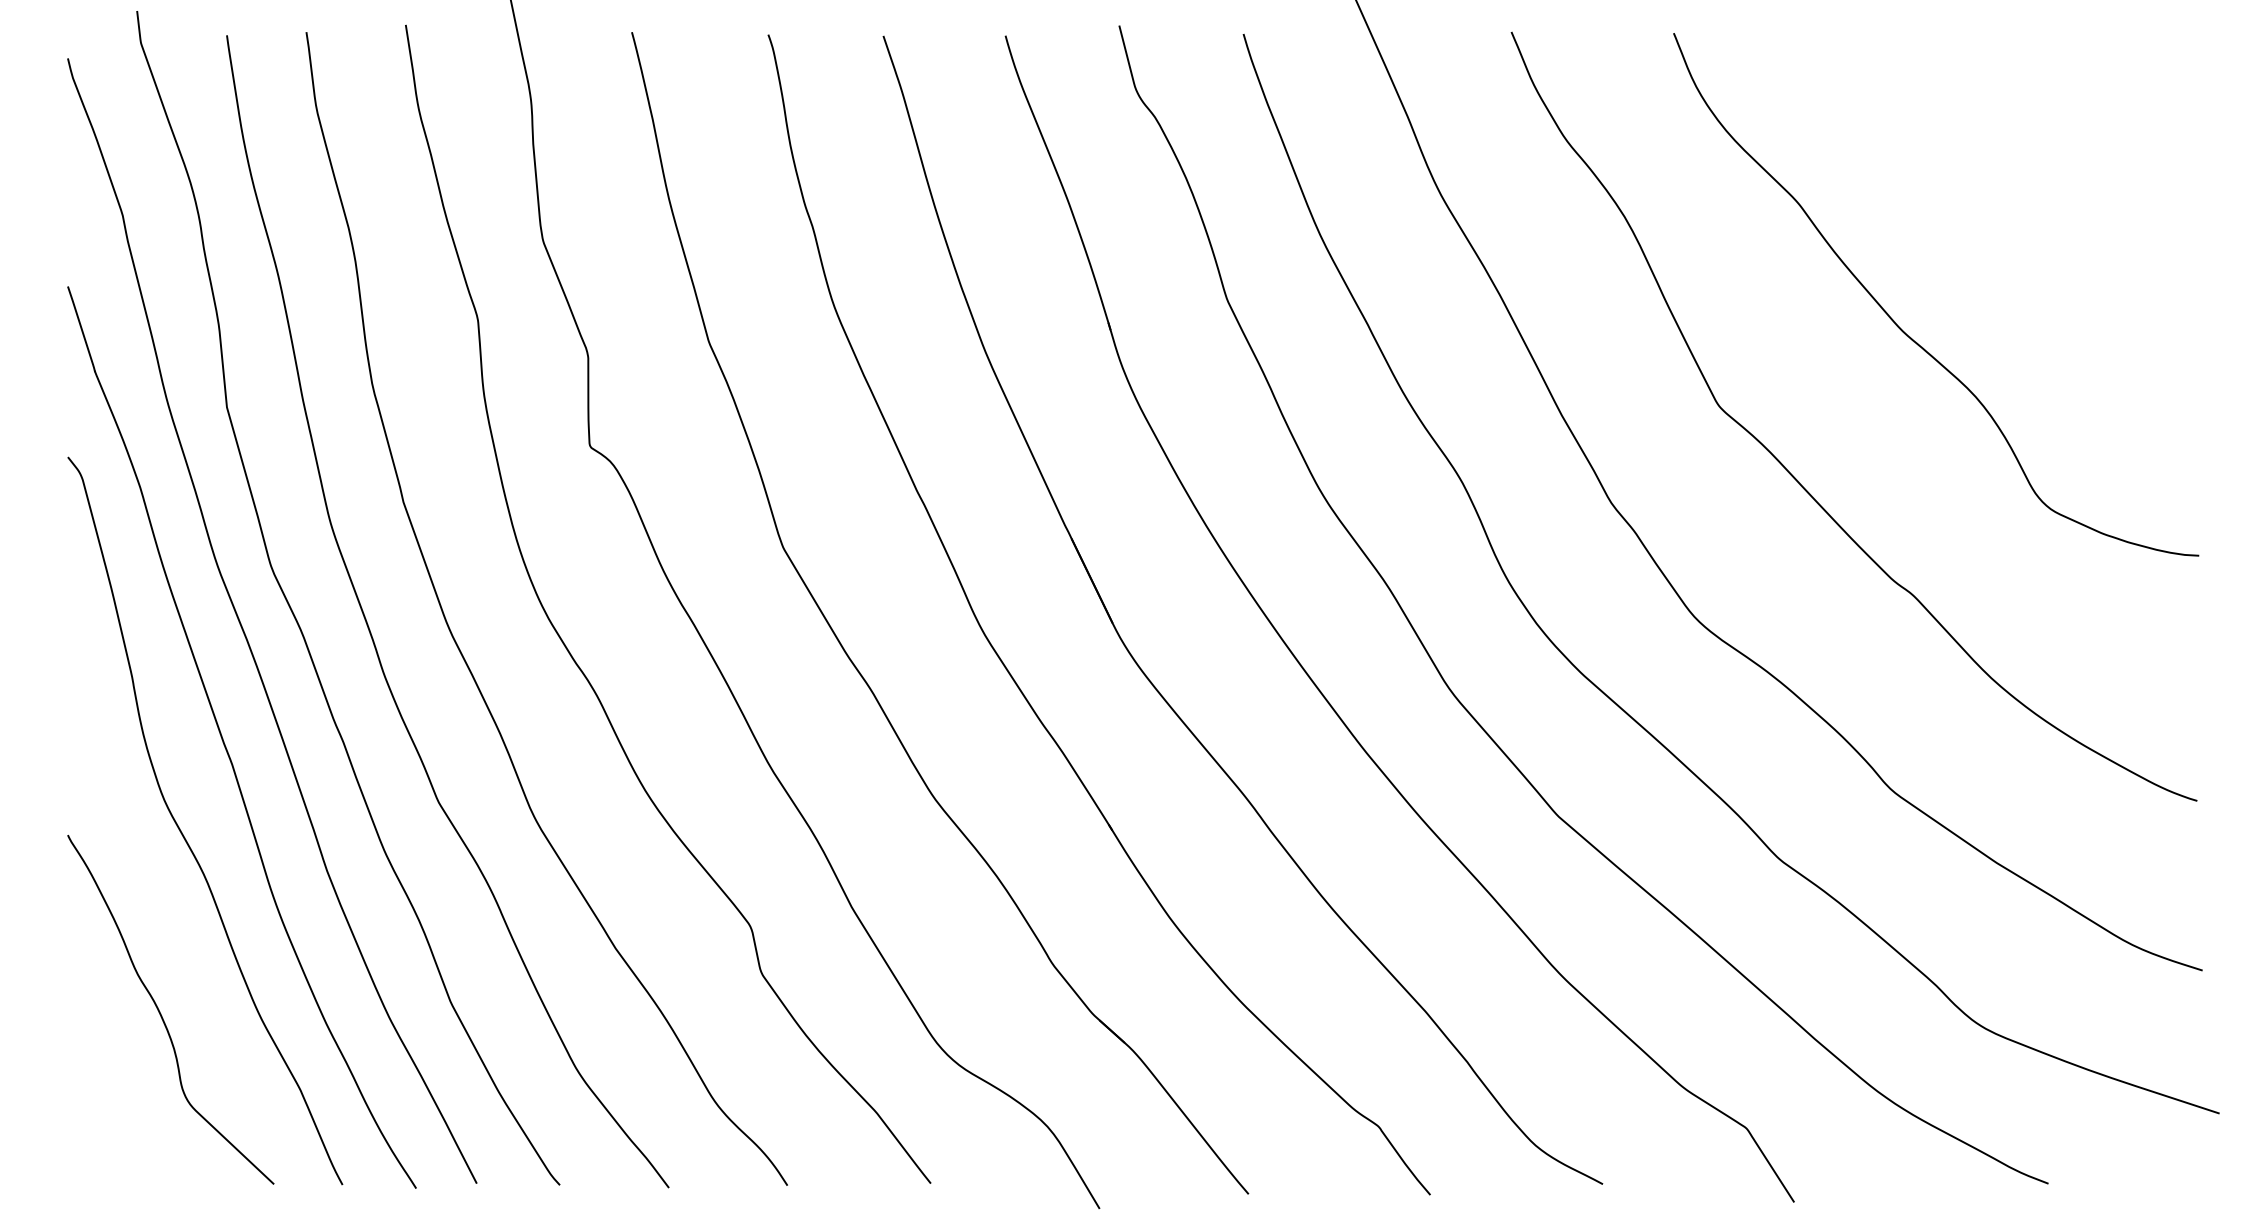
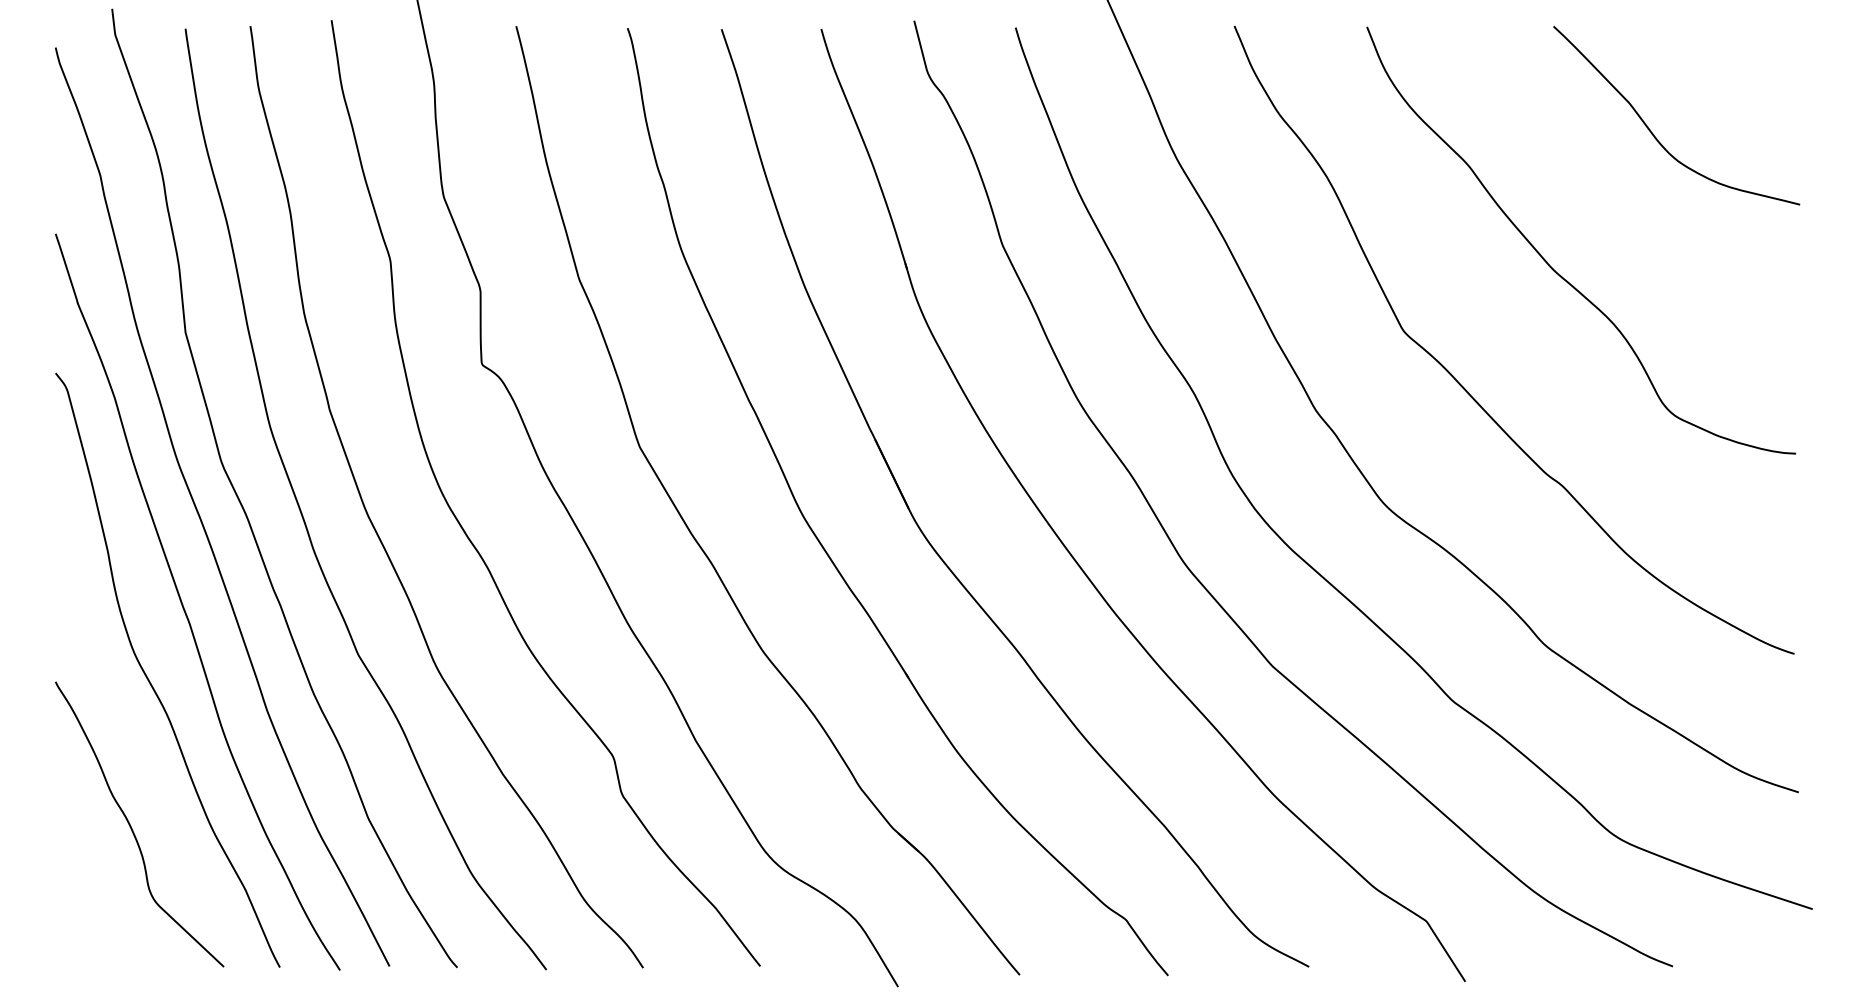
curve: (2023, 162) -> (1652, 132), added

